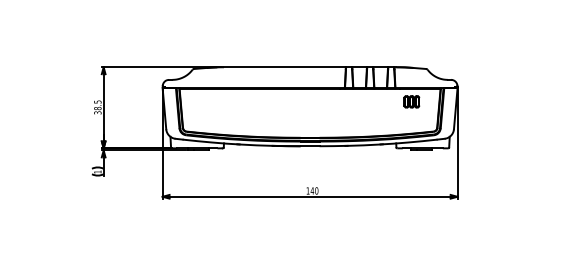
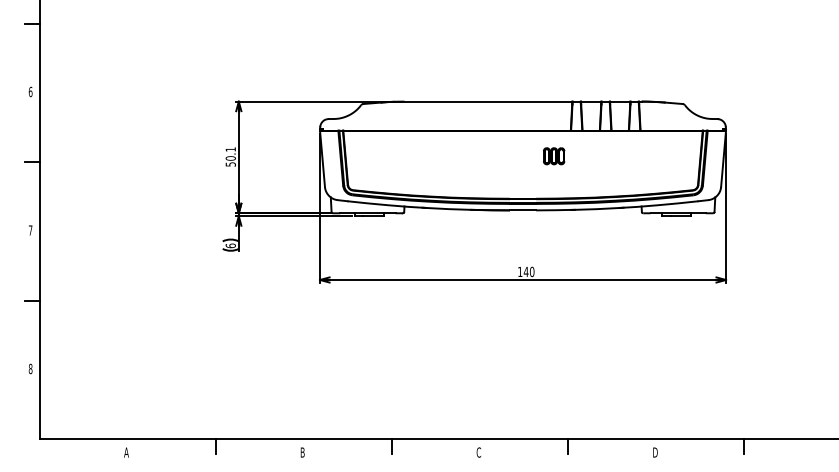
part: (412, 102) -> (554, 156), moved
text: (97, 107) -> (230, 156), 38.5 -> 50.1
text: (97, 171) -> (230, 245), 1 -> 6

